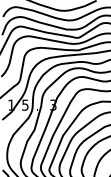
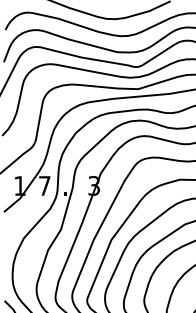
text: (25, 104) -> (44, 184), 5 -> 7

